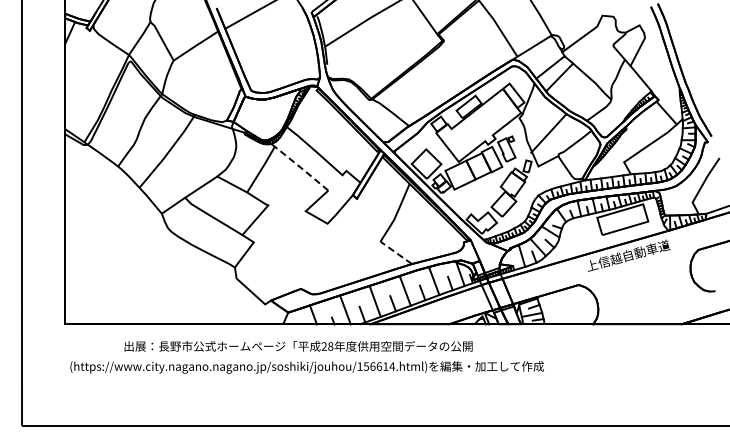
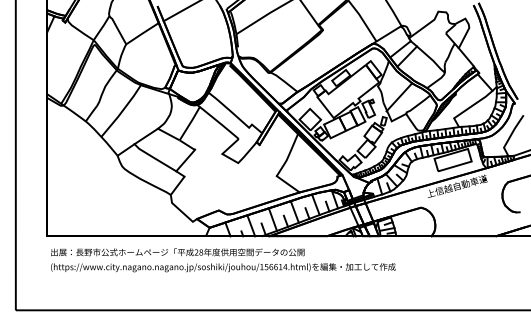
line: (300, 167) -> (218, 122), dashed -> solid
line: (395, 252) -> (287, 184), dashed -> solid
text: (298, 346) -> (177, 252), moved

